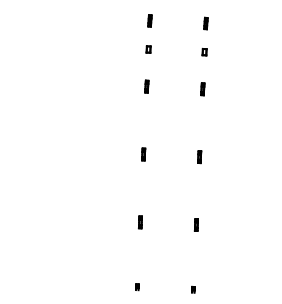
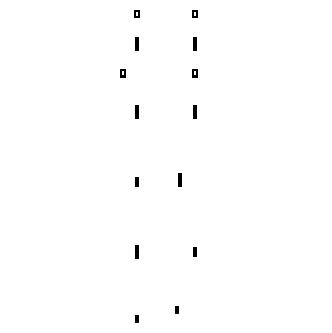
part: (148, 49) -> (122, 73), moved
part: (143, 154) -> (136, 181), size x0.6
part: (199, 156) -> (179, 179), moved
part: (196, 224) -> (194, 251), size x0.6
part: (192, 289) -> (176, 309), moved

